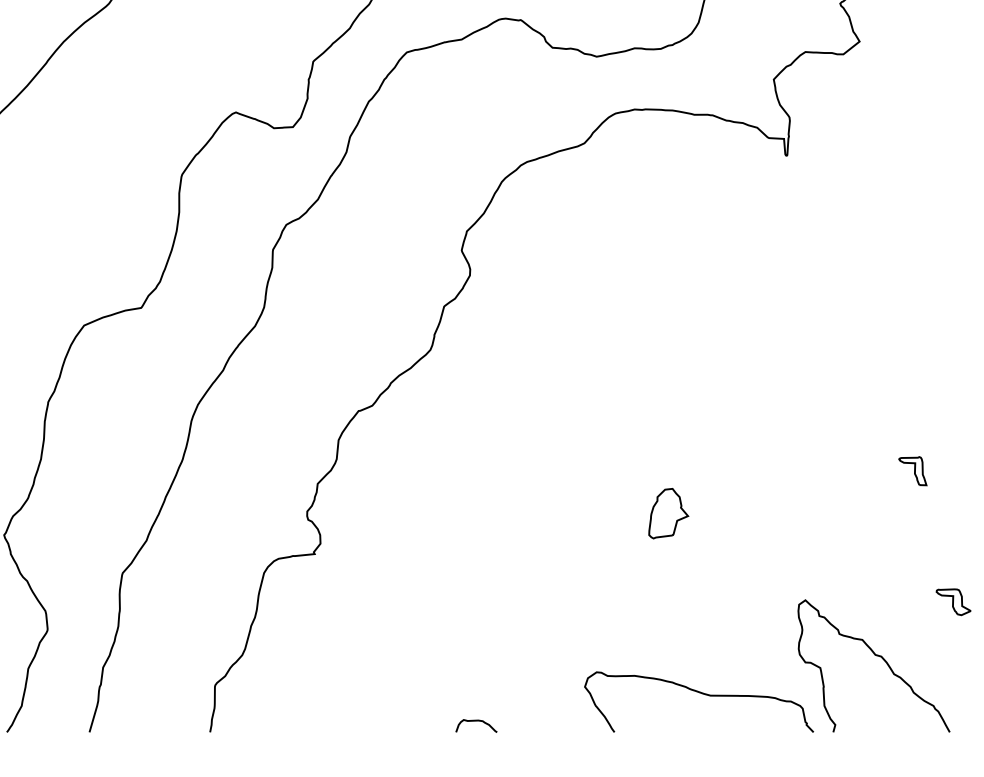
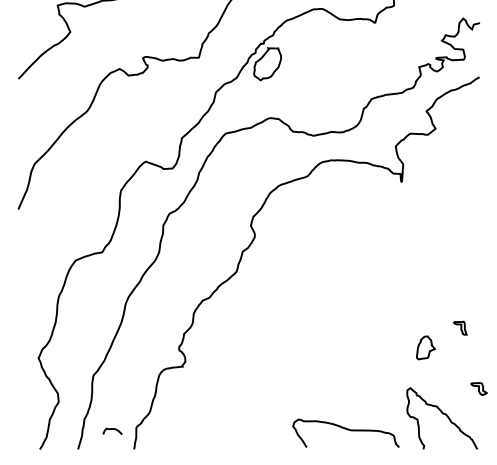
part: (669, 512) -> (426, 347), moved
curve: (702, 695) -> (347, 430), moved
curve: (475, 721) -> (112, 429), moved

